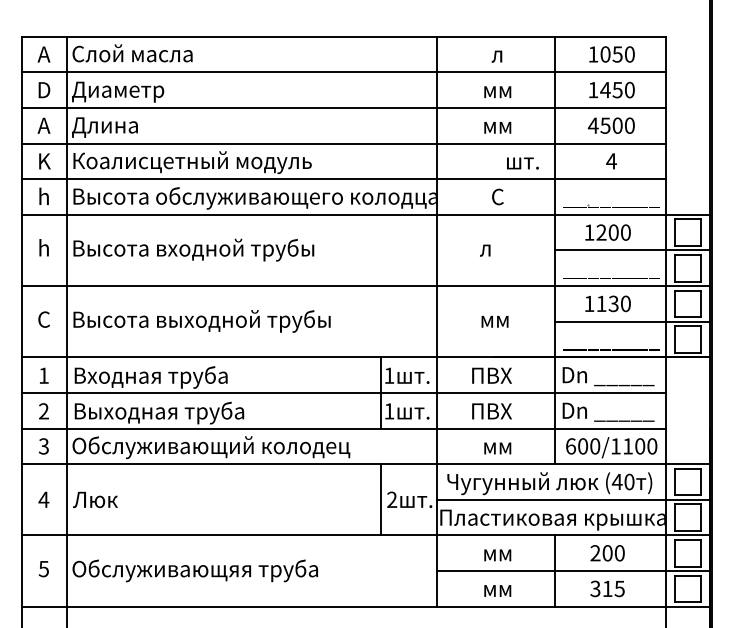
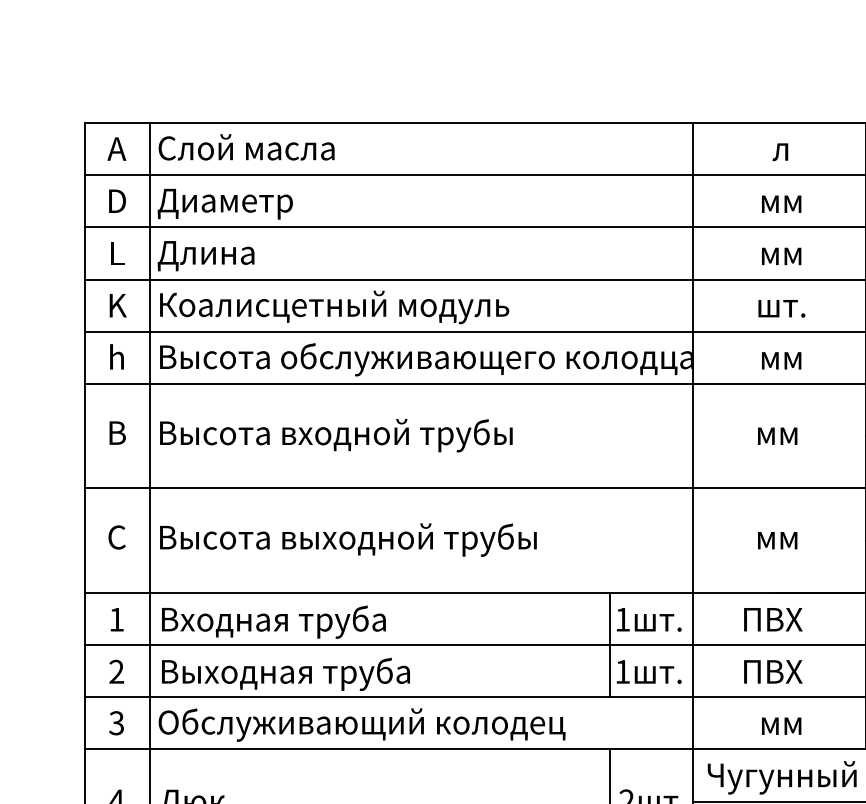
text: (43, 125) -> (116, 253), A -> L
text: (522, 163) -> (781, 308), moved
text: (497, 196) -> (781, 357), C -> мм
text: (44, 247) -> (117, 431), h -> B
text: (494, 250) -> (776, 436), л -> мм

